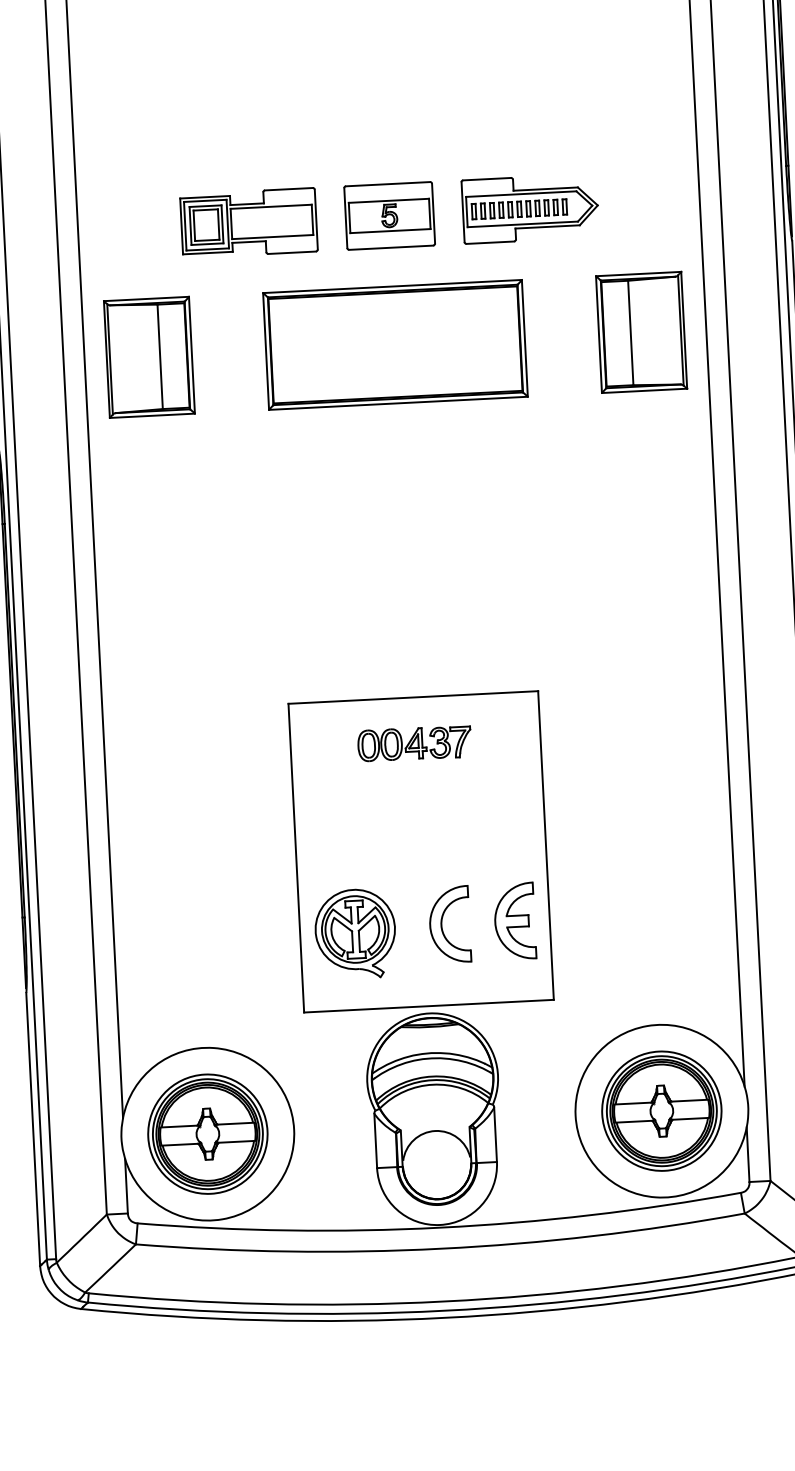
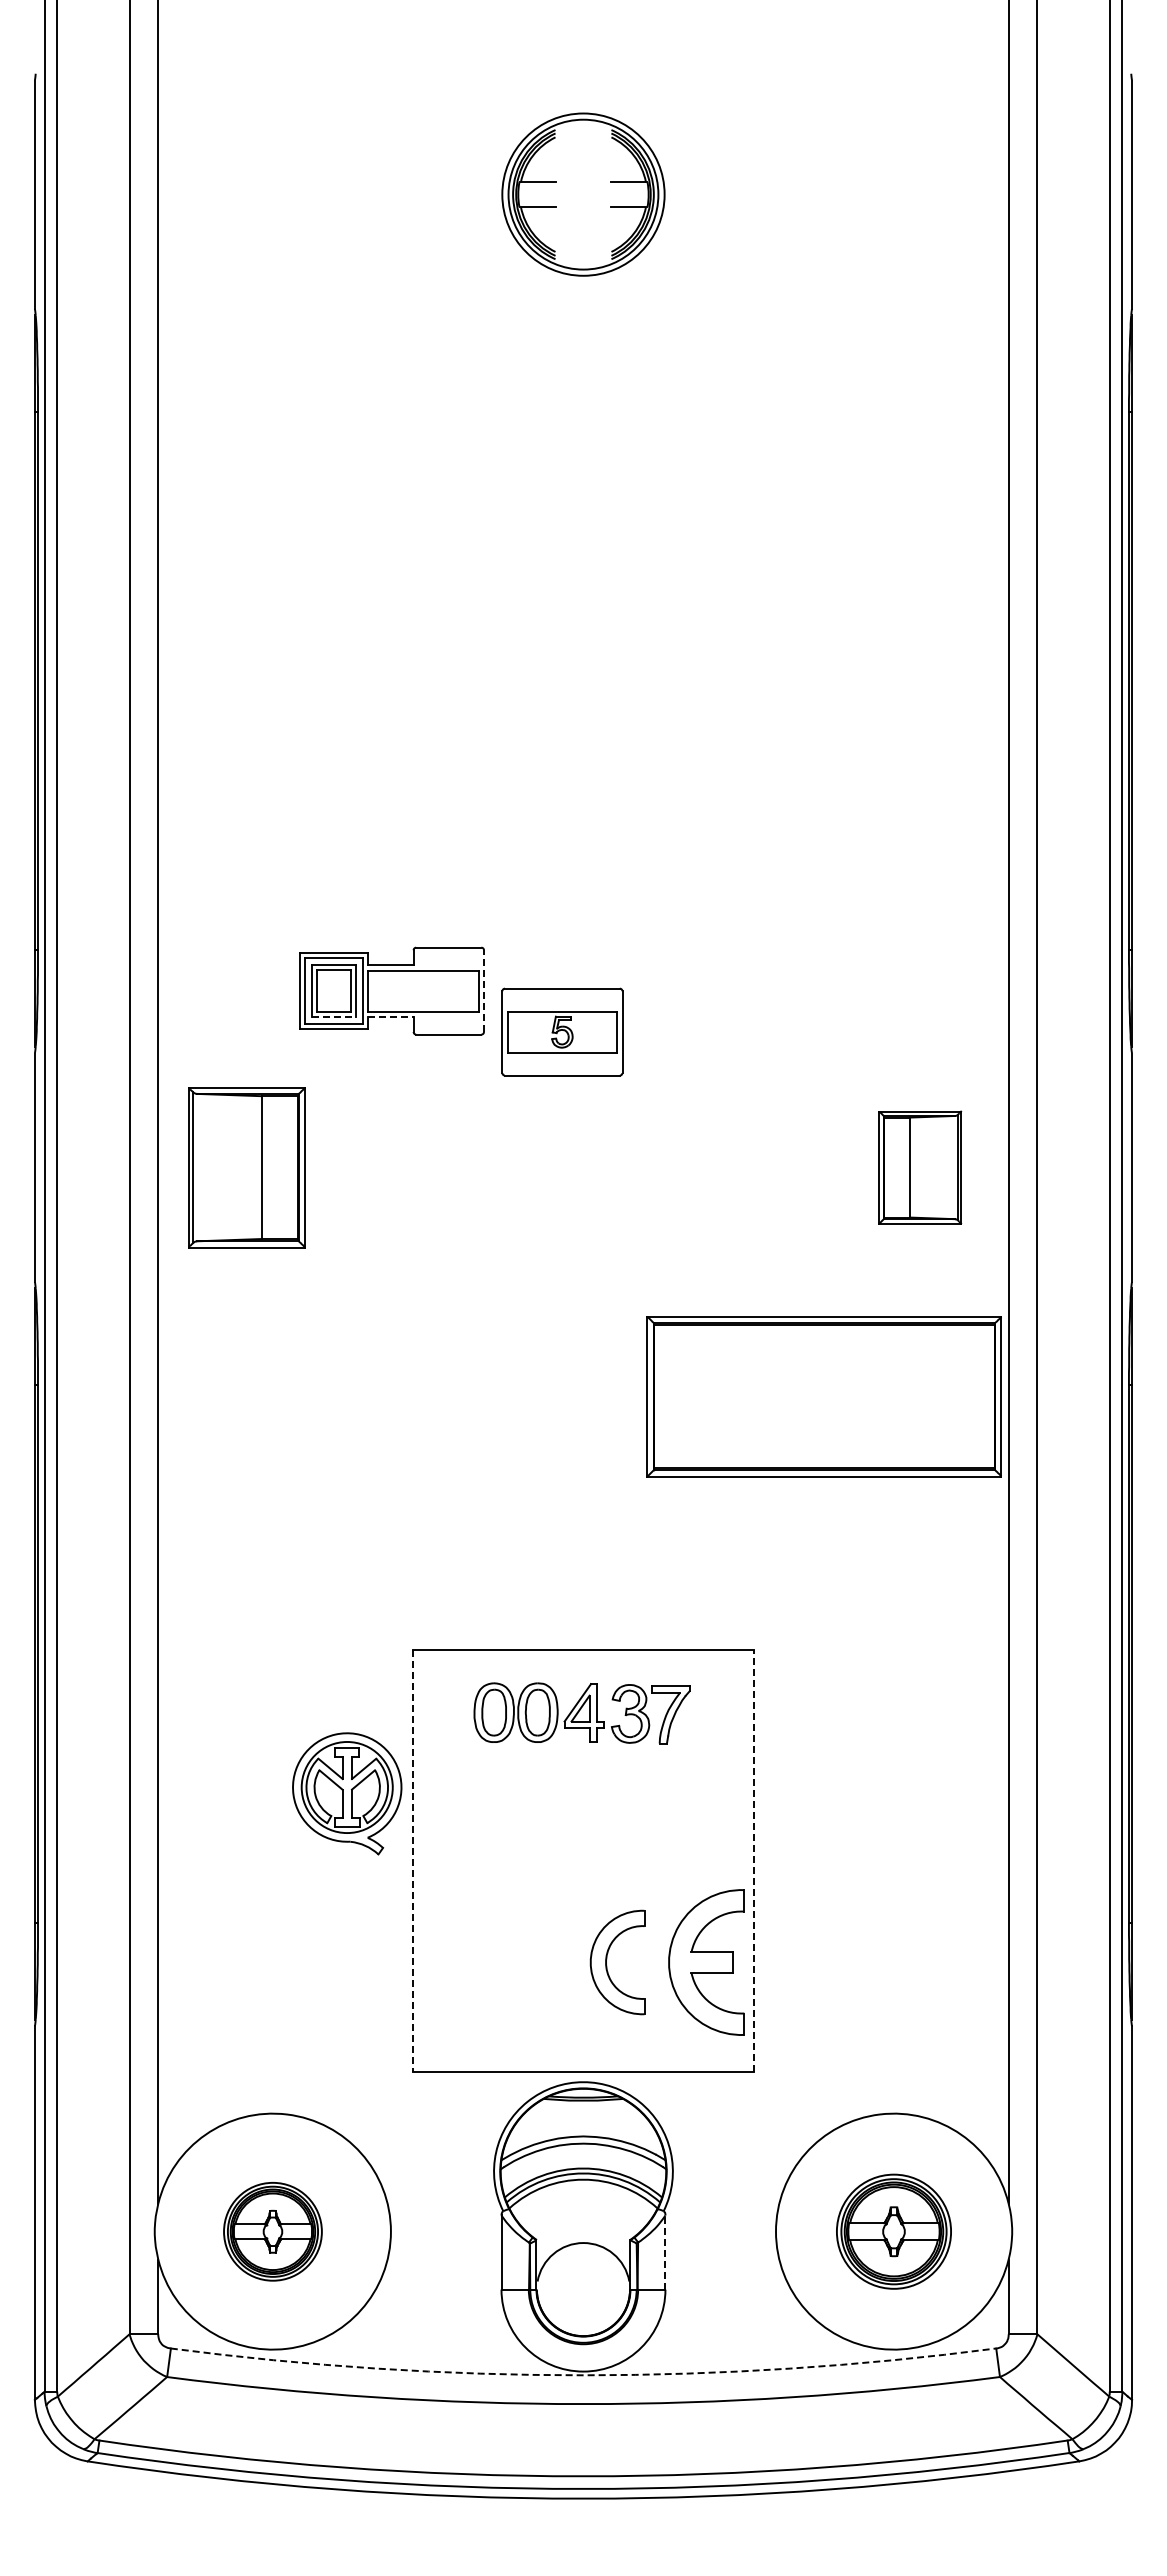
part: (530, 208) -> (777, 990), removed
part: (389, 215) -> (562, 1031), moved
line: (316, 219) -> (484, 991), solid -> dashed
line: (248, 242) -> (390, 1017), solid -> dashed
line: (207, 244) -> (333, 1017), solid -> dashed
part: (641, 332) -> (920, 1167), size x0.7
part: (394, 344) -> (823, 1396), moved
part: (414, 743) -> (581, 1712), size x1.4
line: (546, 845) -> (754, 1860), solid -> dashed
line: (296, 858) -> (412, 1861), solid -> dashed
part: (514, 921) -> (706, 1962), size x1.4
part: (355, 933) -> (347, 1793), moved
part: (661, 1111) -> (893, 2231), size x0.7
part: (207, 1134) -> (272, 2231), size x0.6
line: (495, 1134) -> (665, 2252), solid -> dashed
arc: (440, 1227) -> (583, 2375), solid -> dashed

